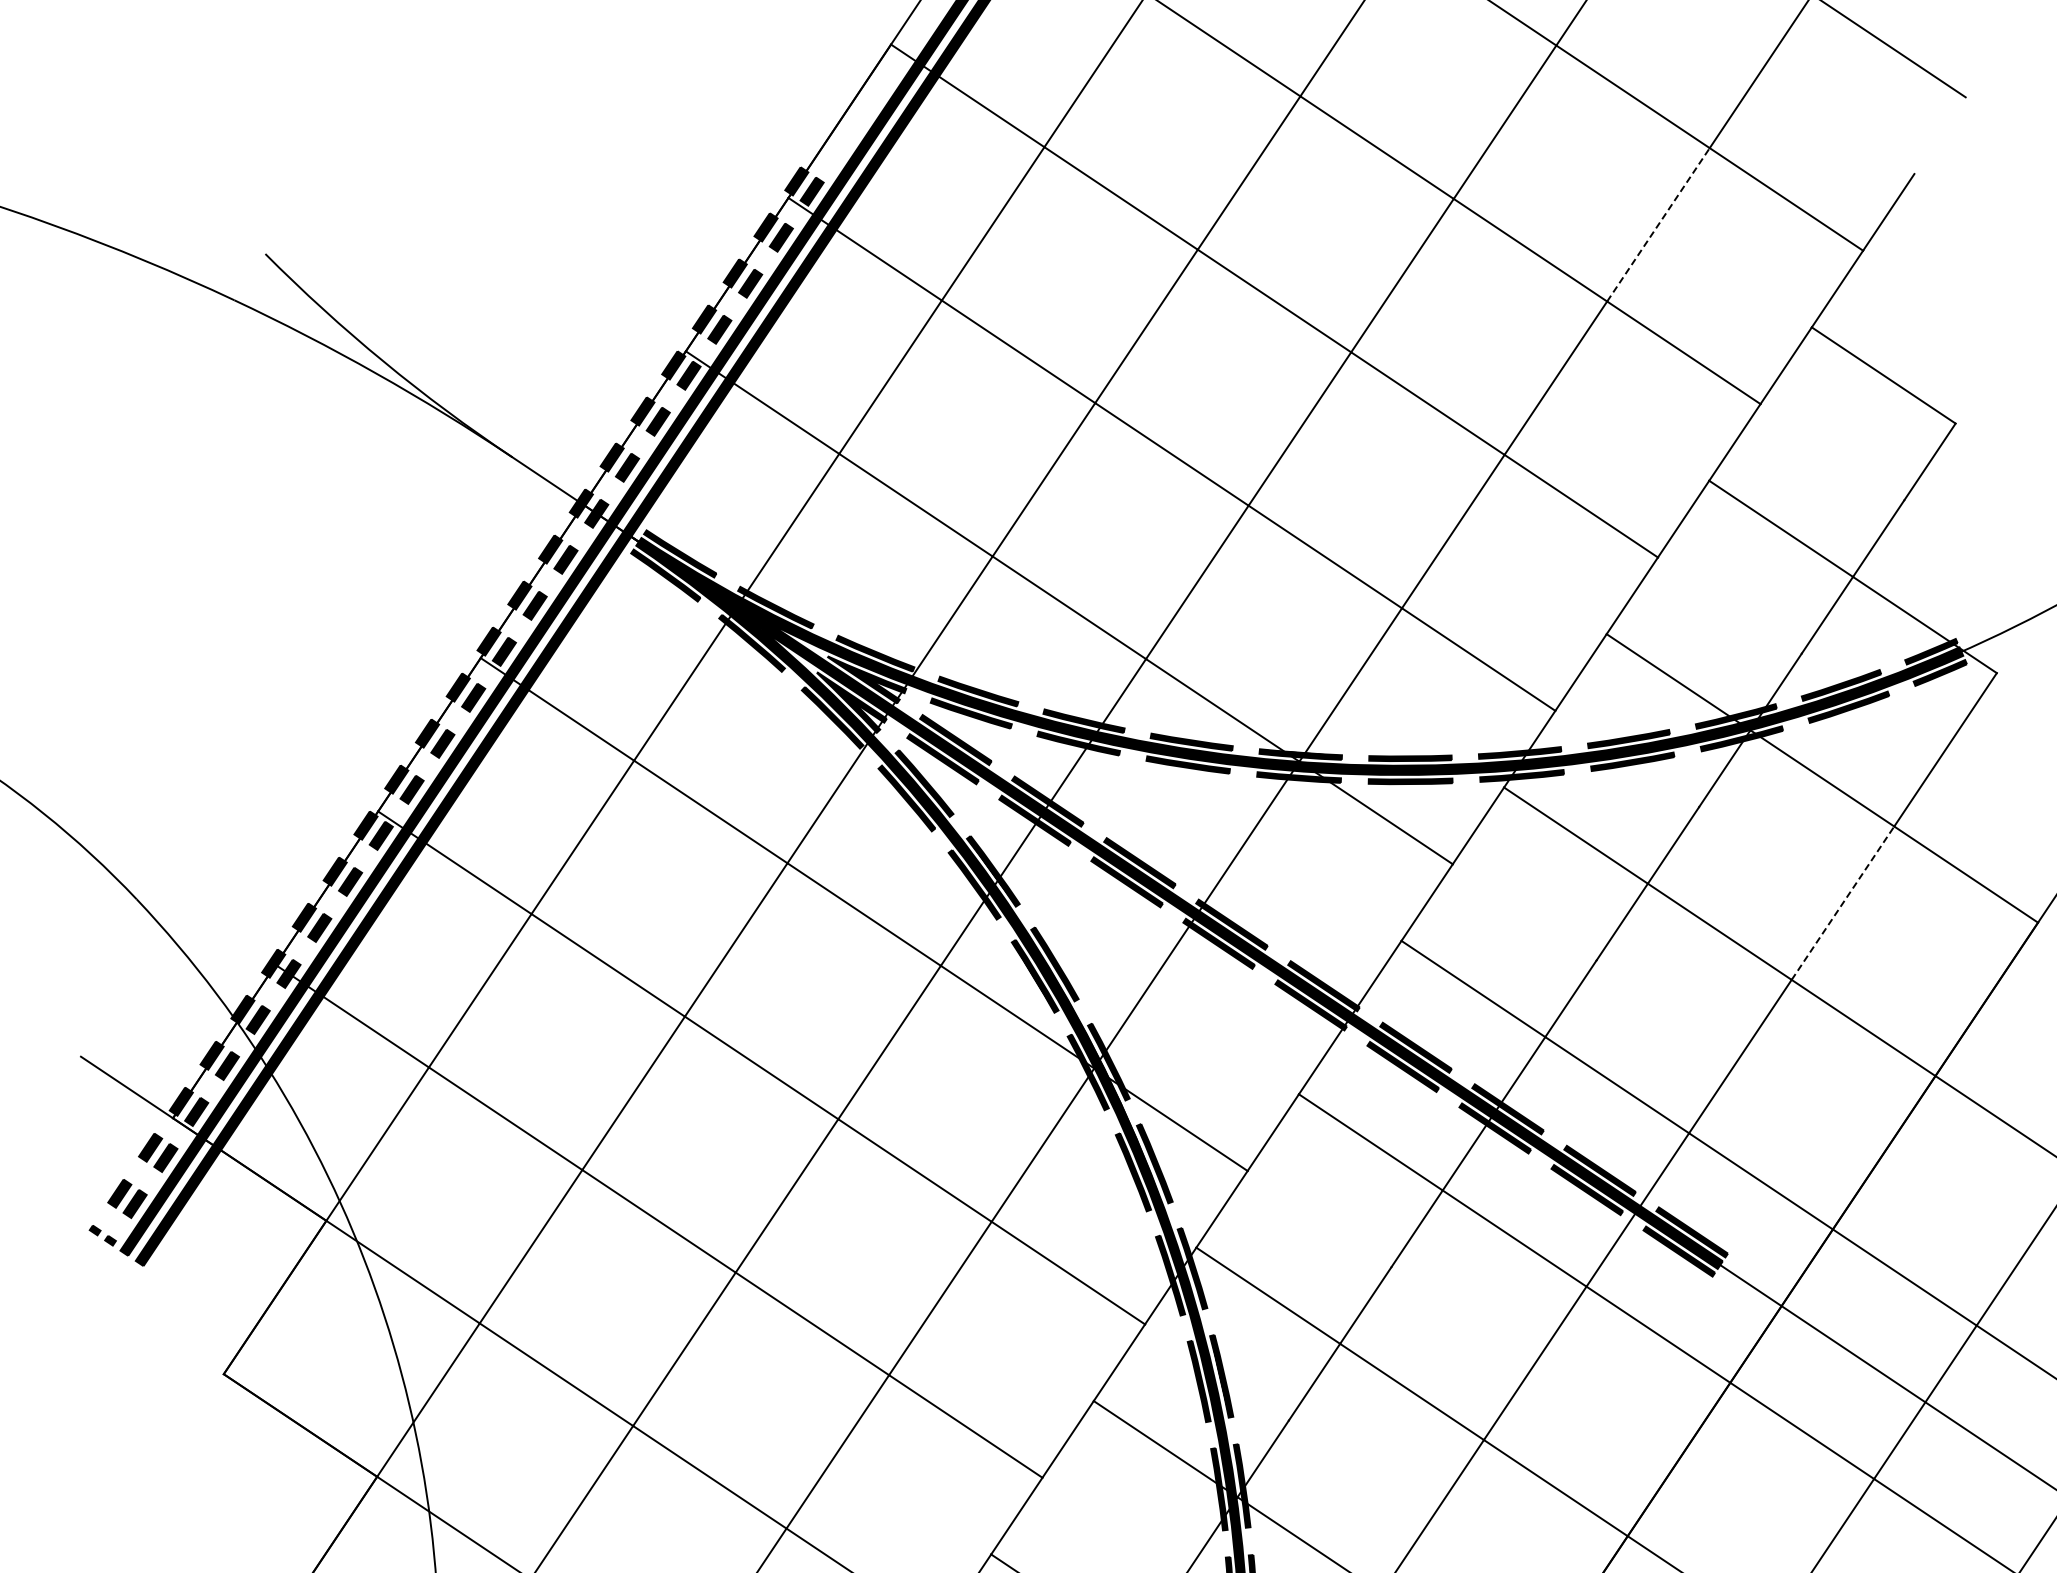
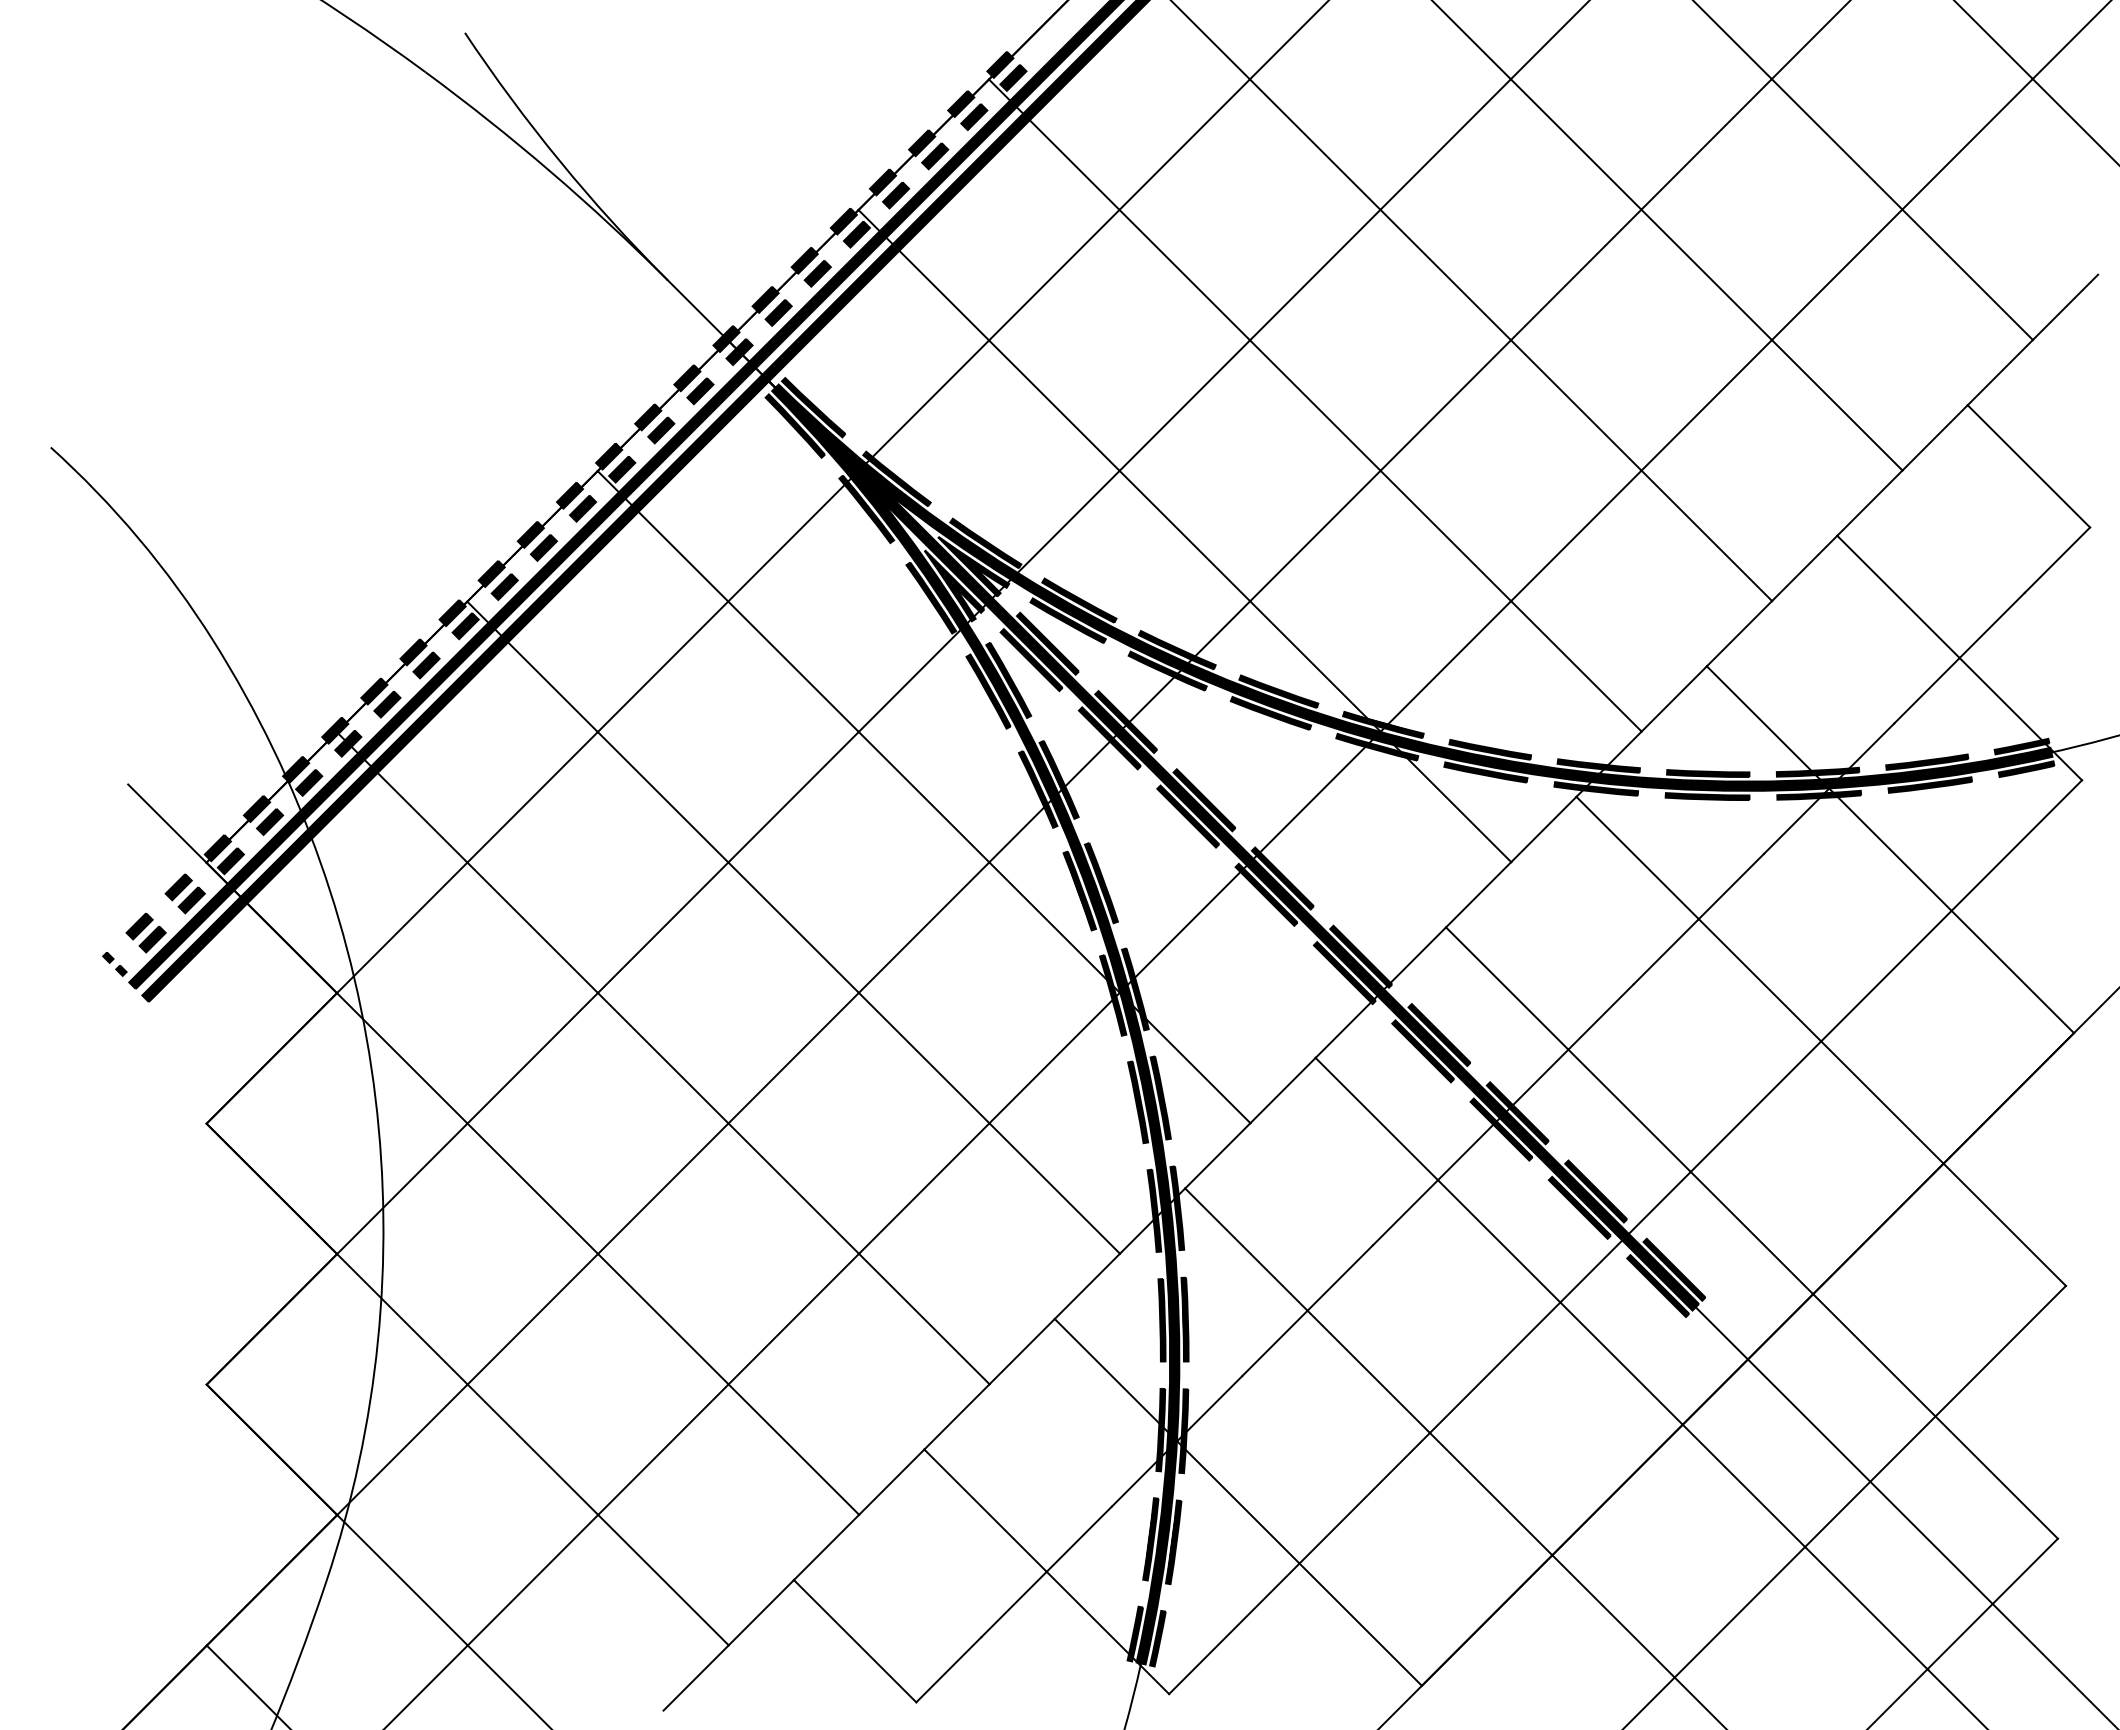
line: (1658, 224) -> (1837, 274), dashed -> solid
line: (1842, 902) -> (1886, 975), dashed -> solid

